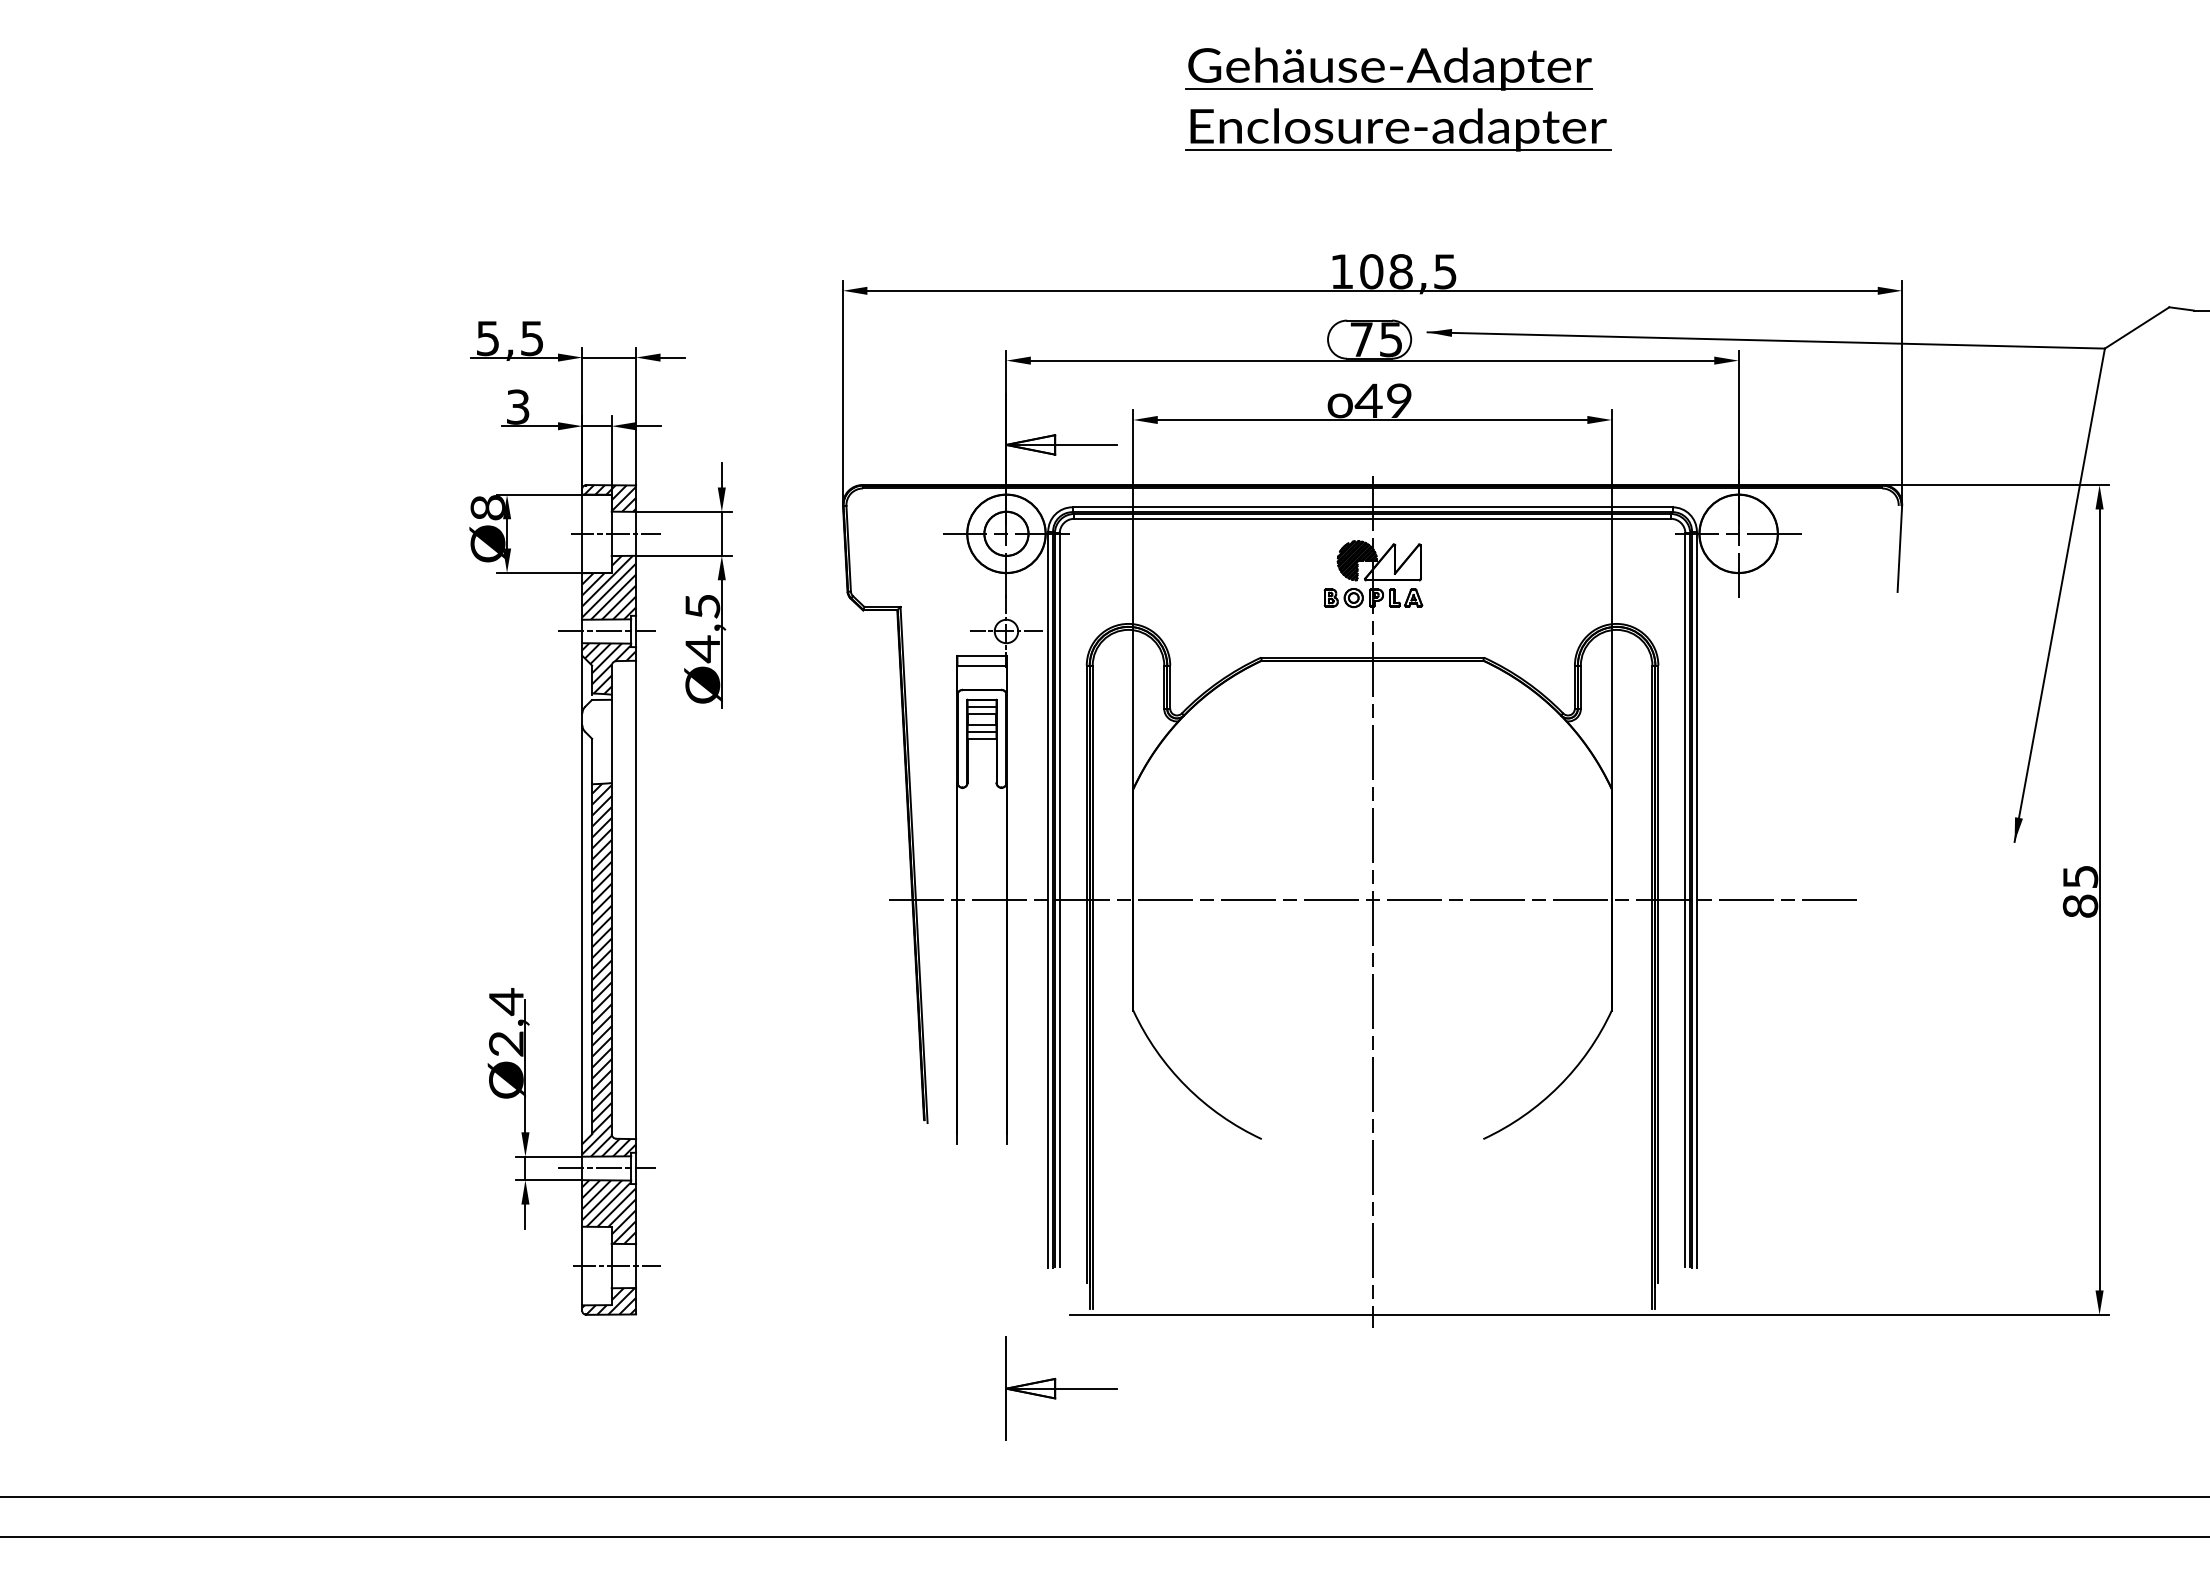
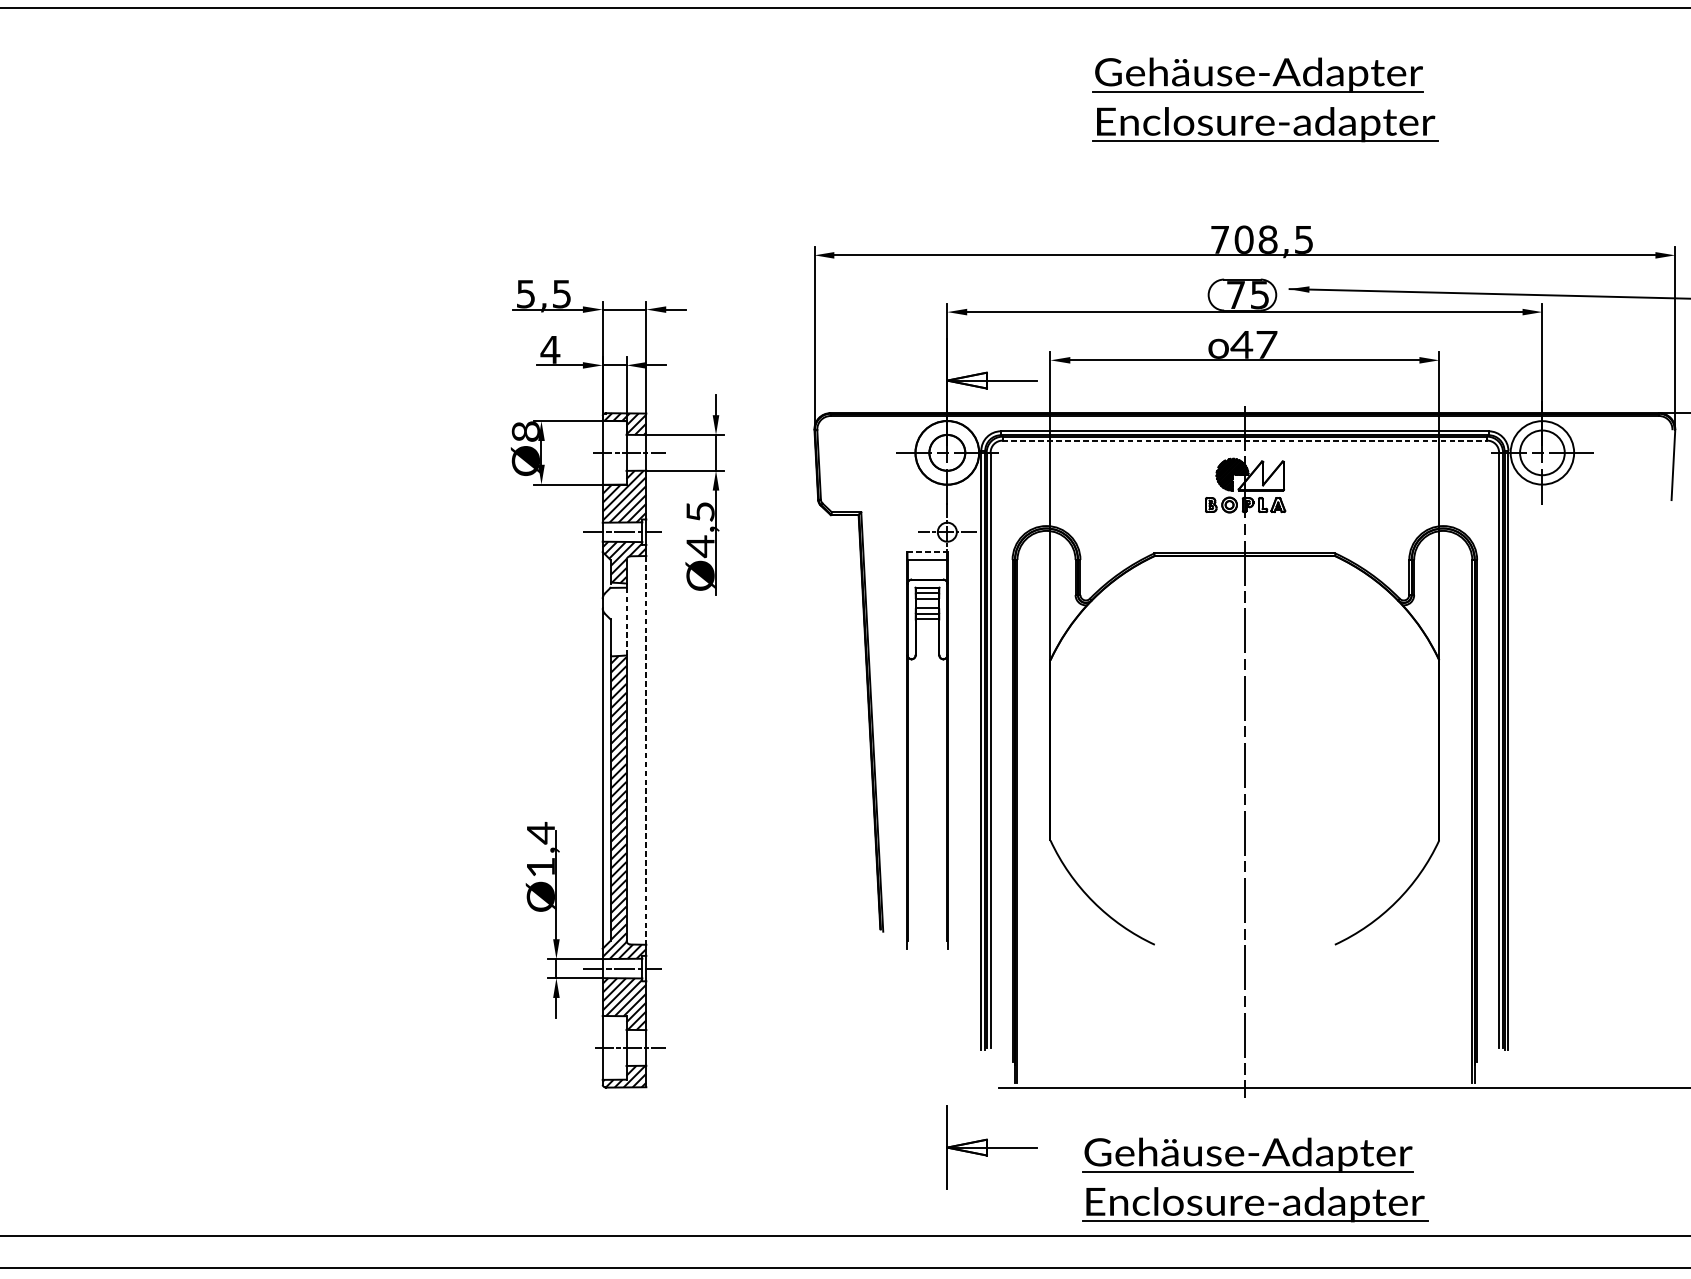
text: (1341, 271) -> (1219, 239), 108,5 -> 708,5
text: (1399, 400) -> (1266, 344), 49 -> 47
text: (517, 406) -> (549, 349), 3 -> 4
line: (1373, 518) -> (1245, 440), solid -> dashed
circle: (1738, 533) -> (1542, 452), size x0.7
line: (982, 655) -> (927, 551), solid -> dashed
line: (611, 741) -> (626, 621), solid -> dashed
line: (1372, 899) -> (1244, 750), removed
line: (636, 900) -> (646, 750), solid -> dashed
text: (506, 1043) -> (541, 867), Ø2,4 -> Ø1,4
part: (1385, 1418) -> (1255, 1171), added

